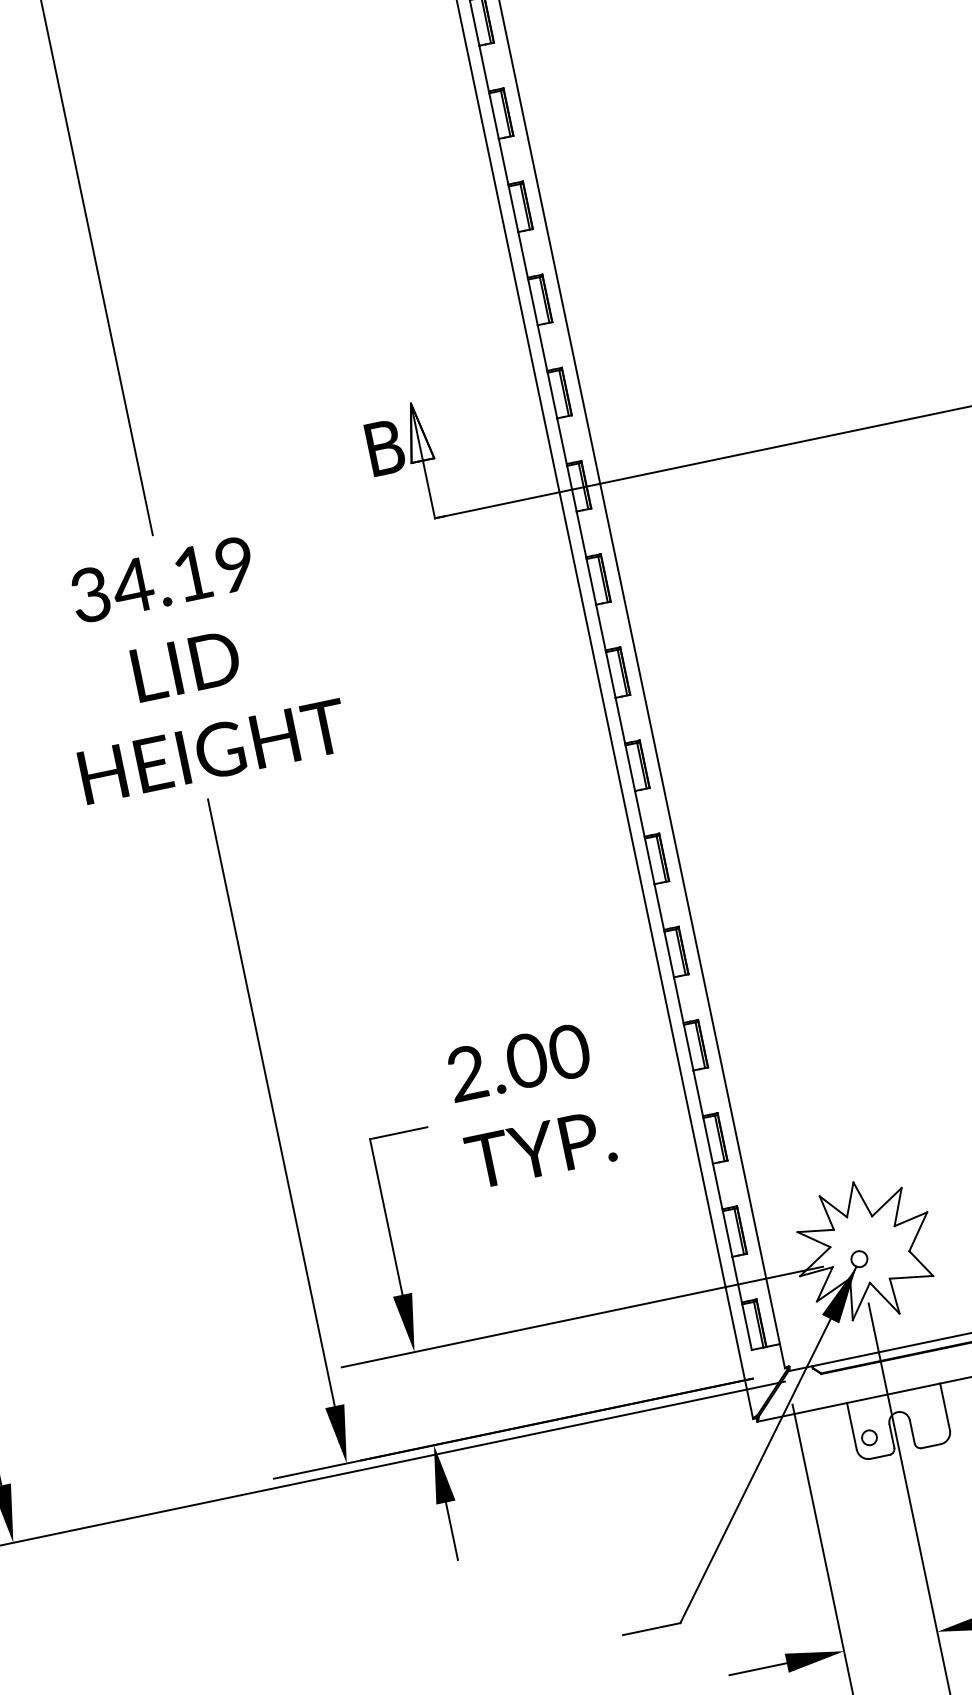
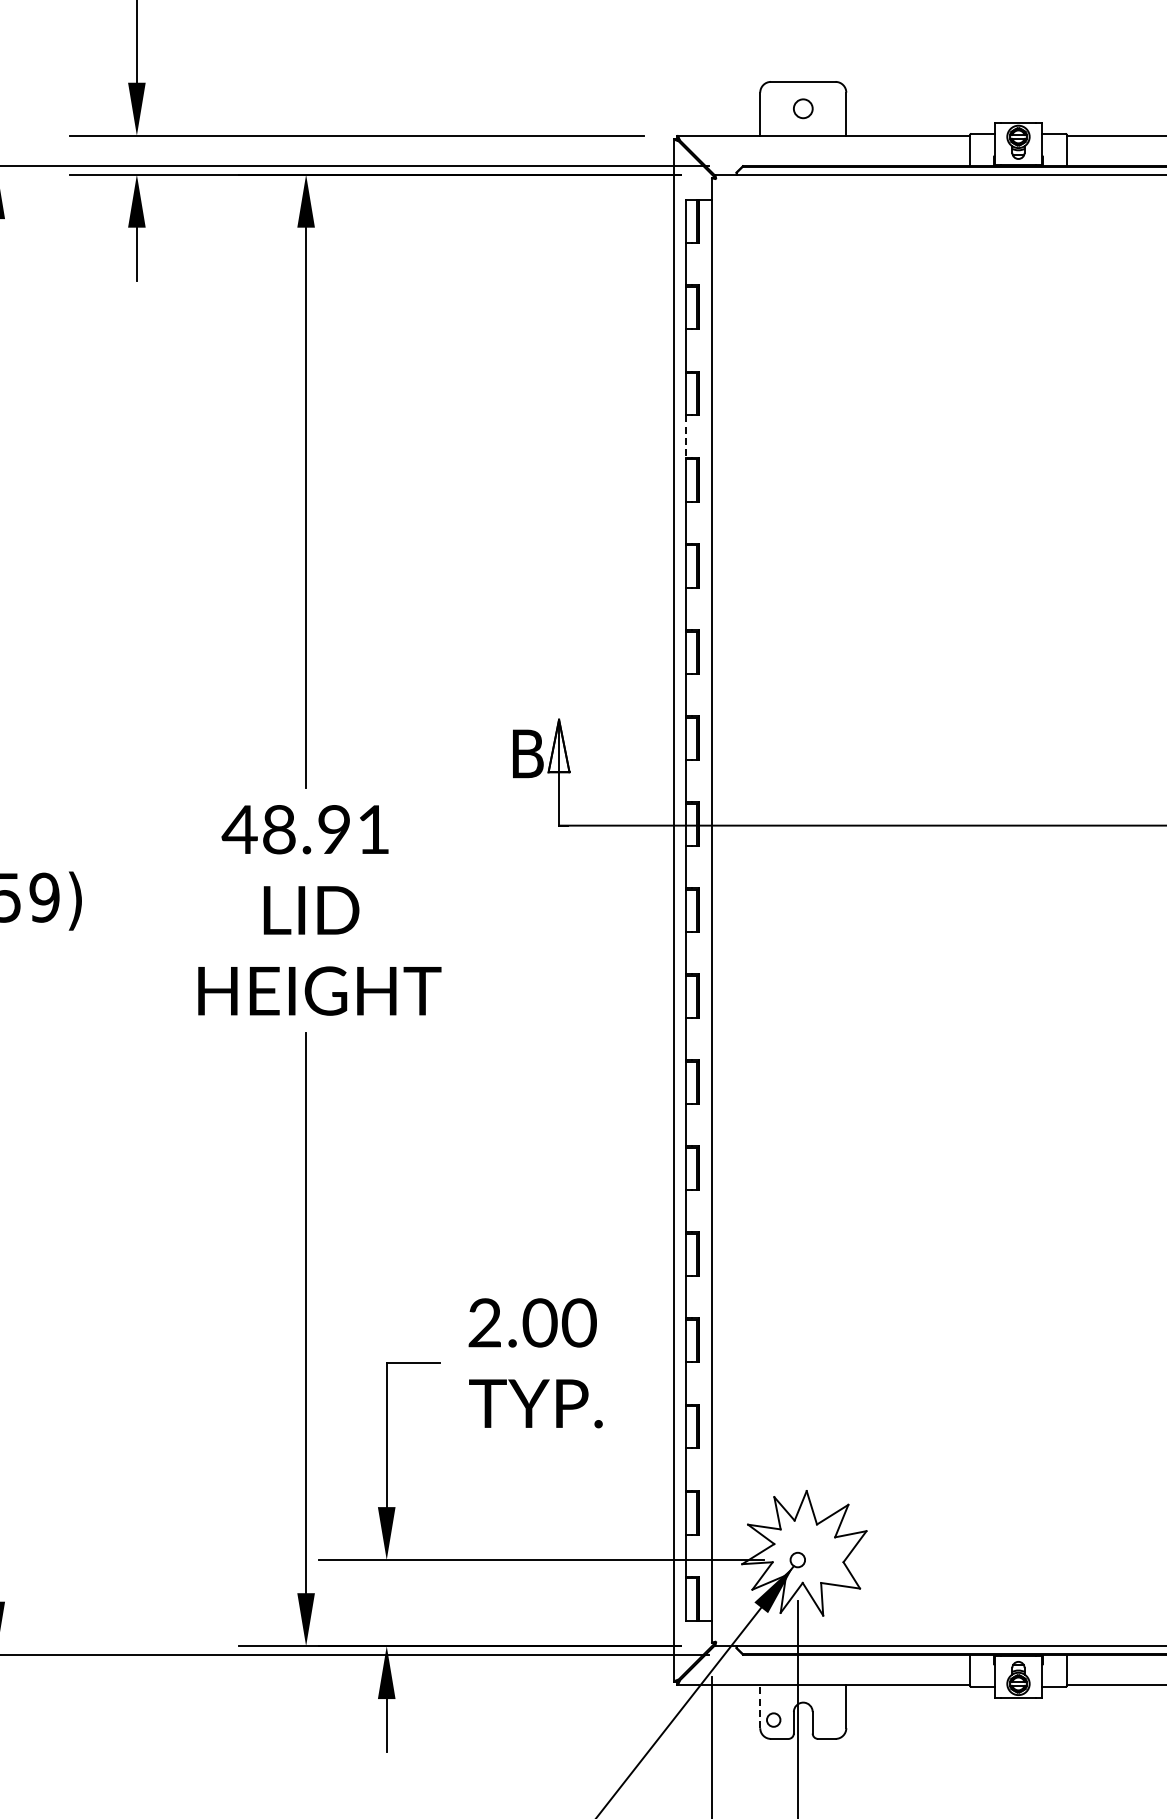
line: (484, 69) -> (685, 437), solid -> dashed
text: (161, 579) -> (305, 829), 34.19 -> 48.91
line: (852, 1426) -> (760, 1706), solid -> dashed

